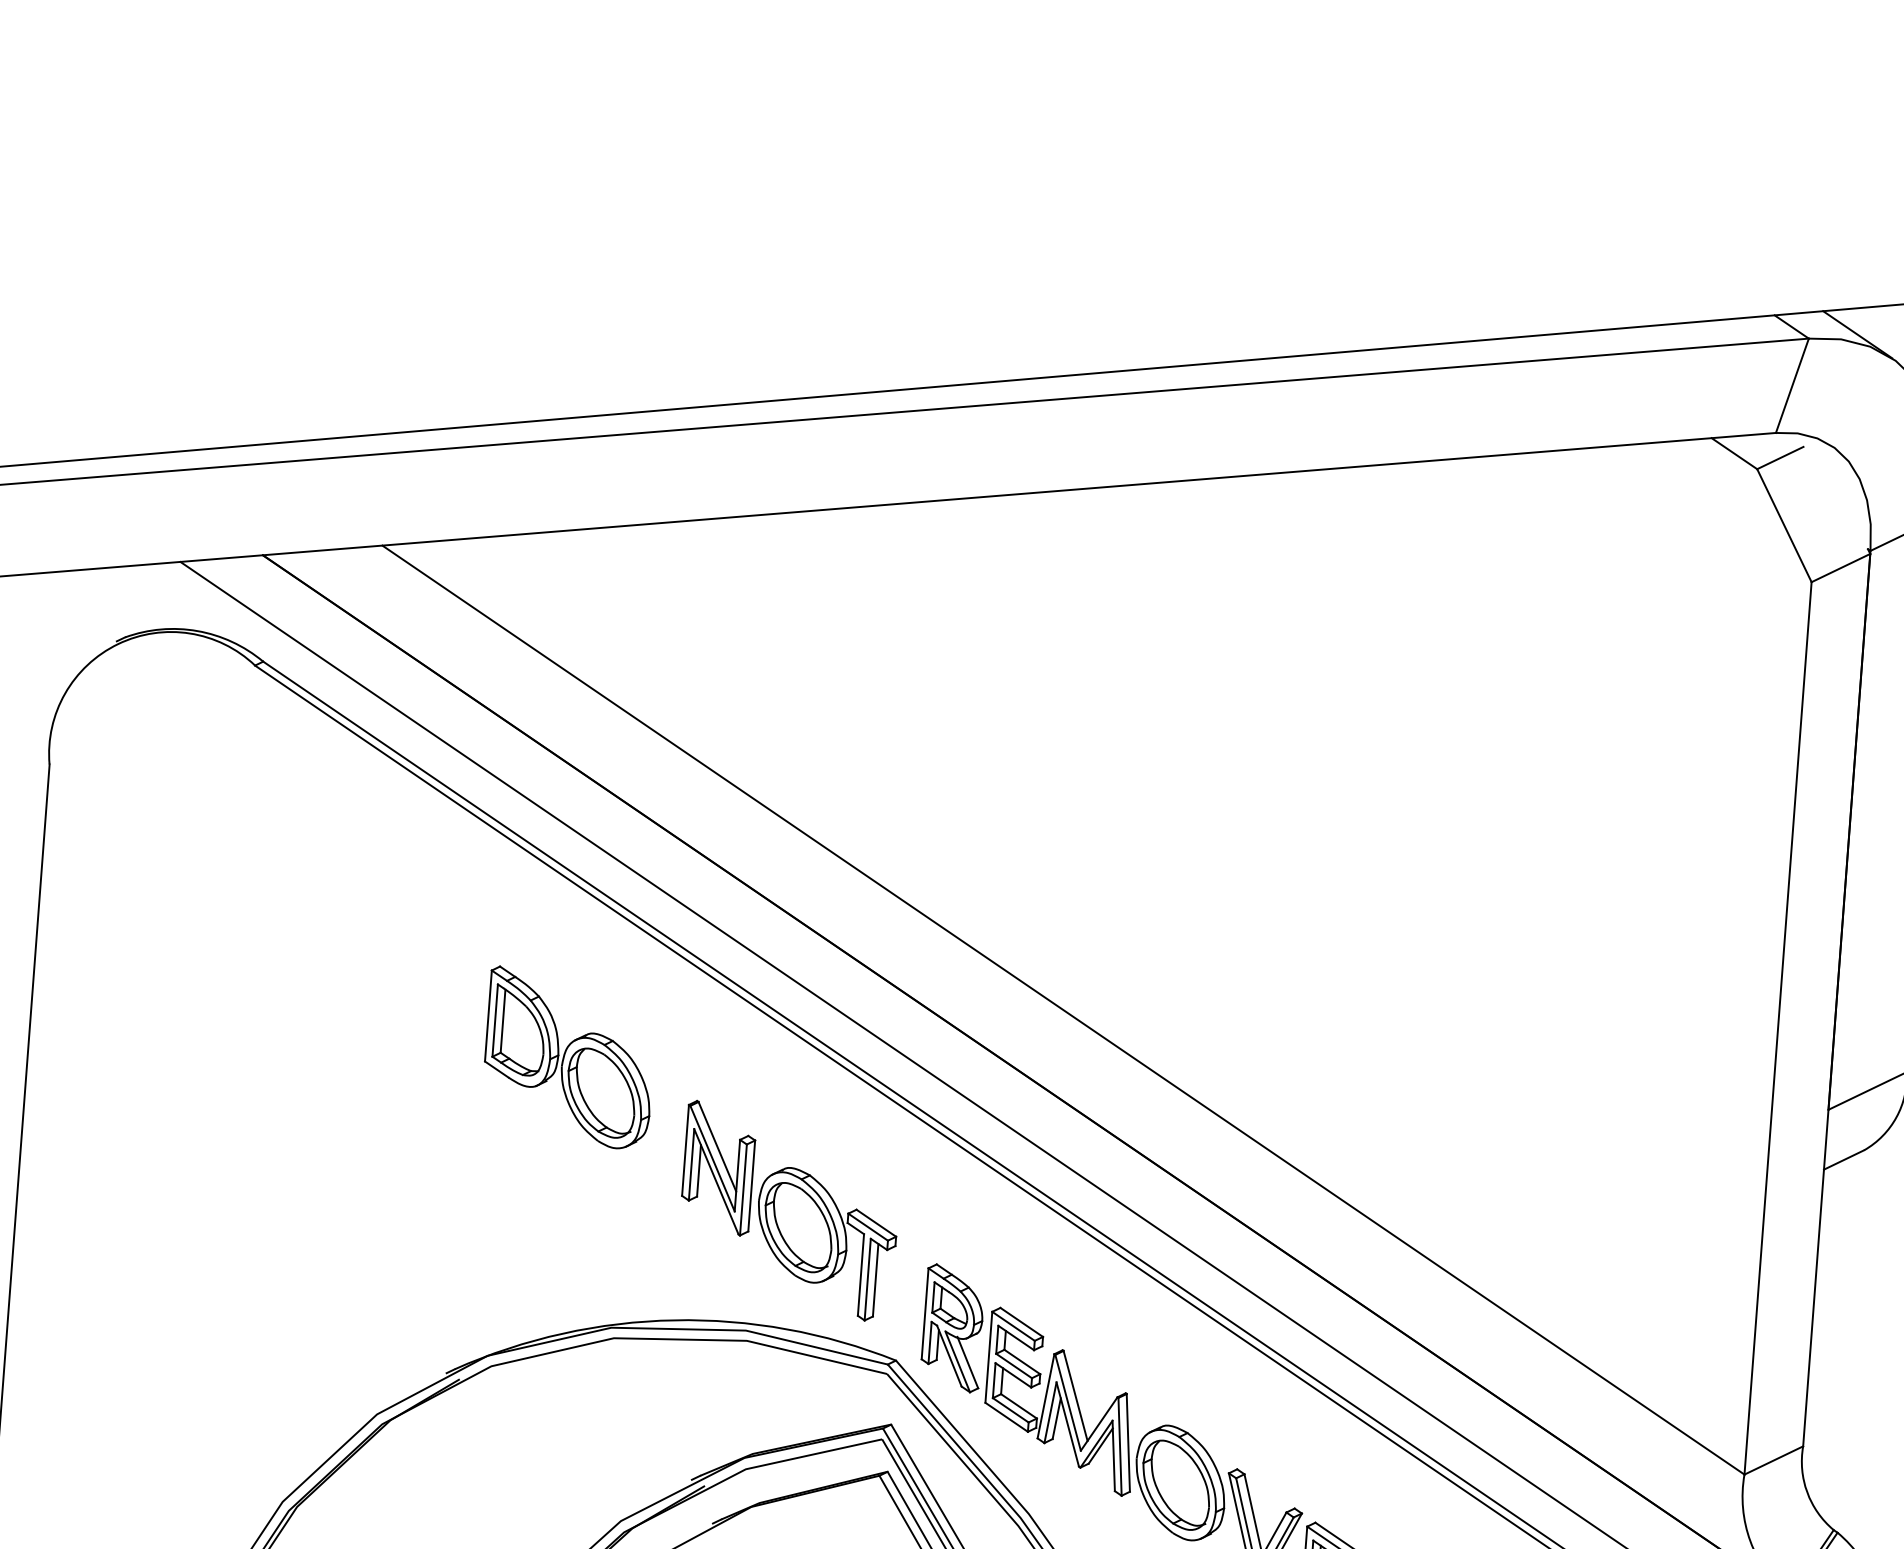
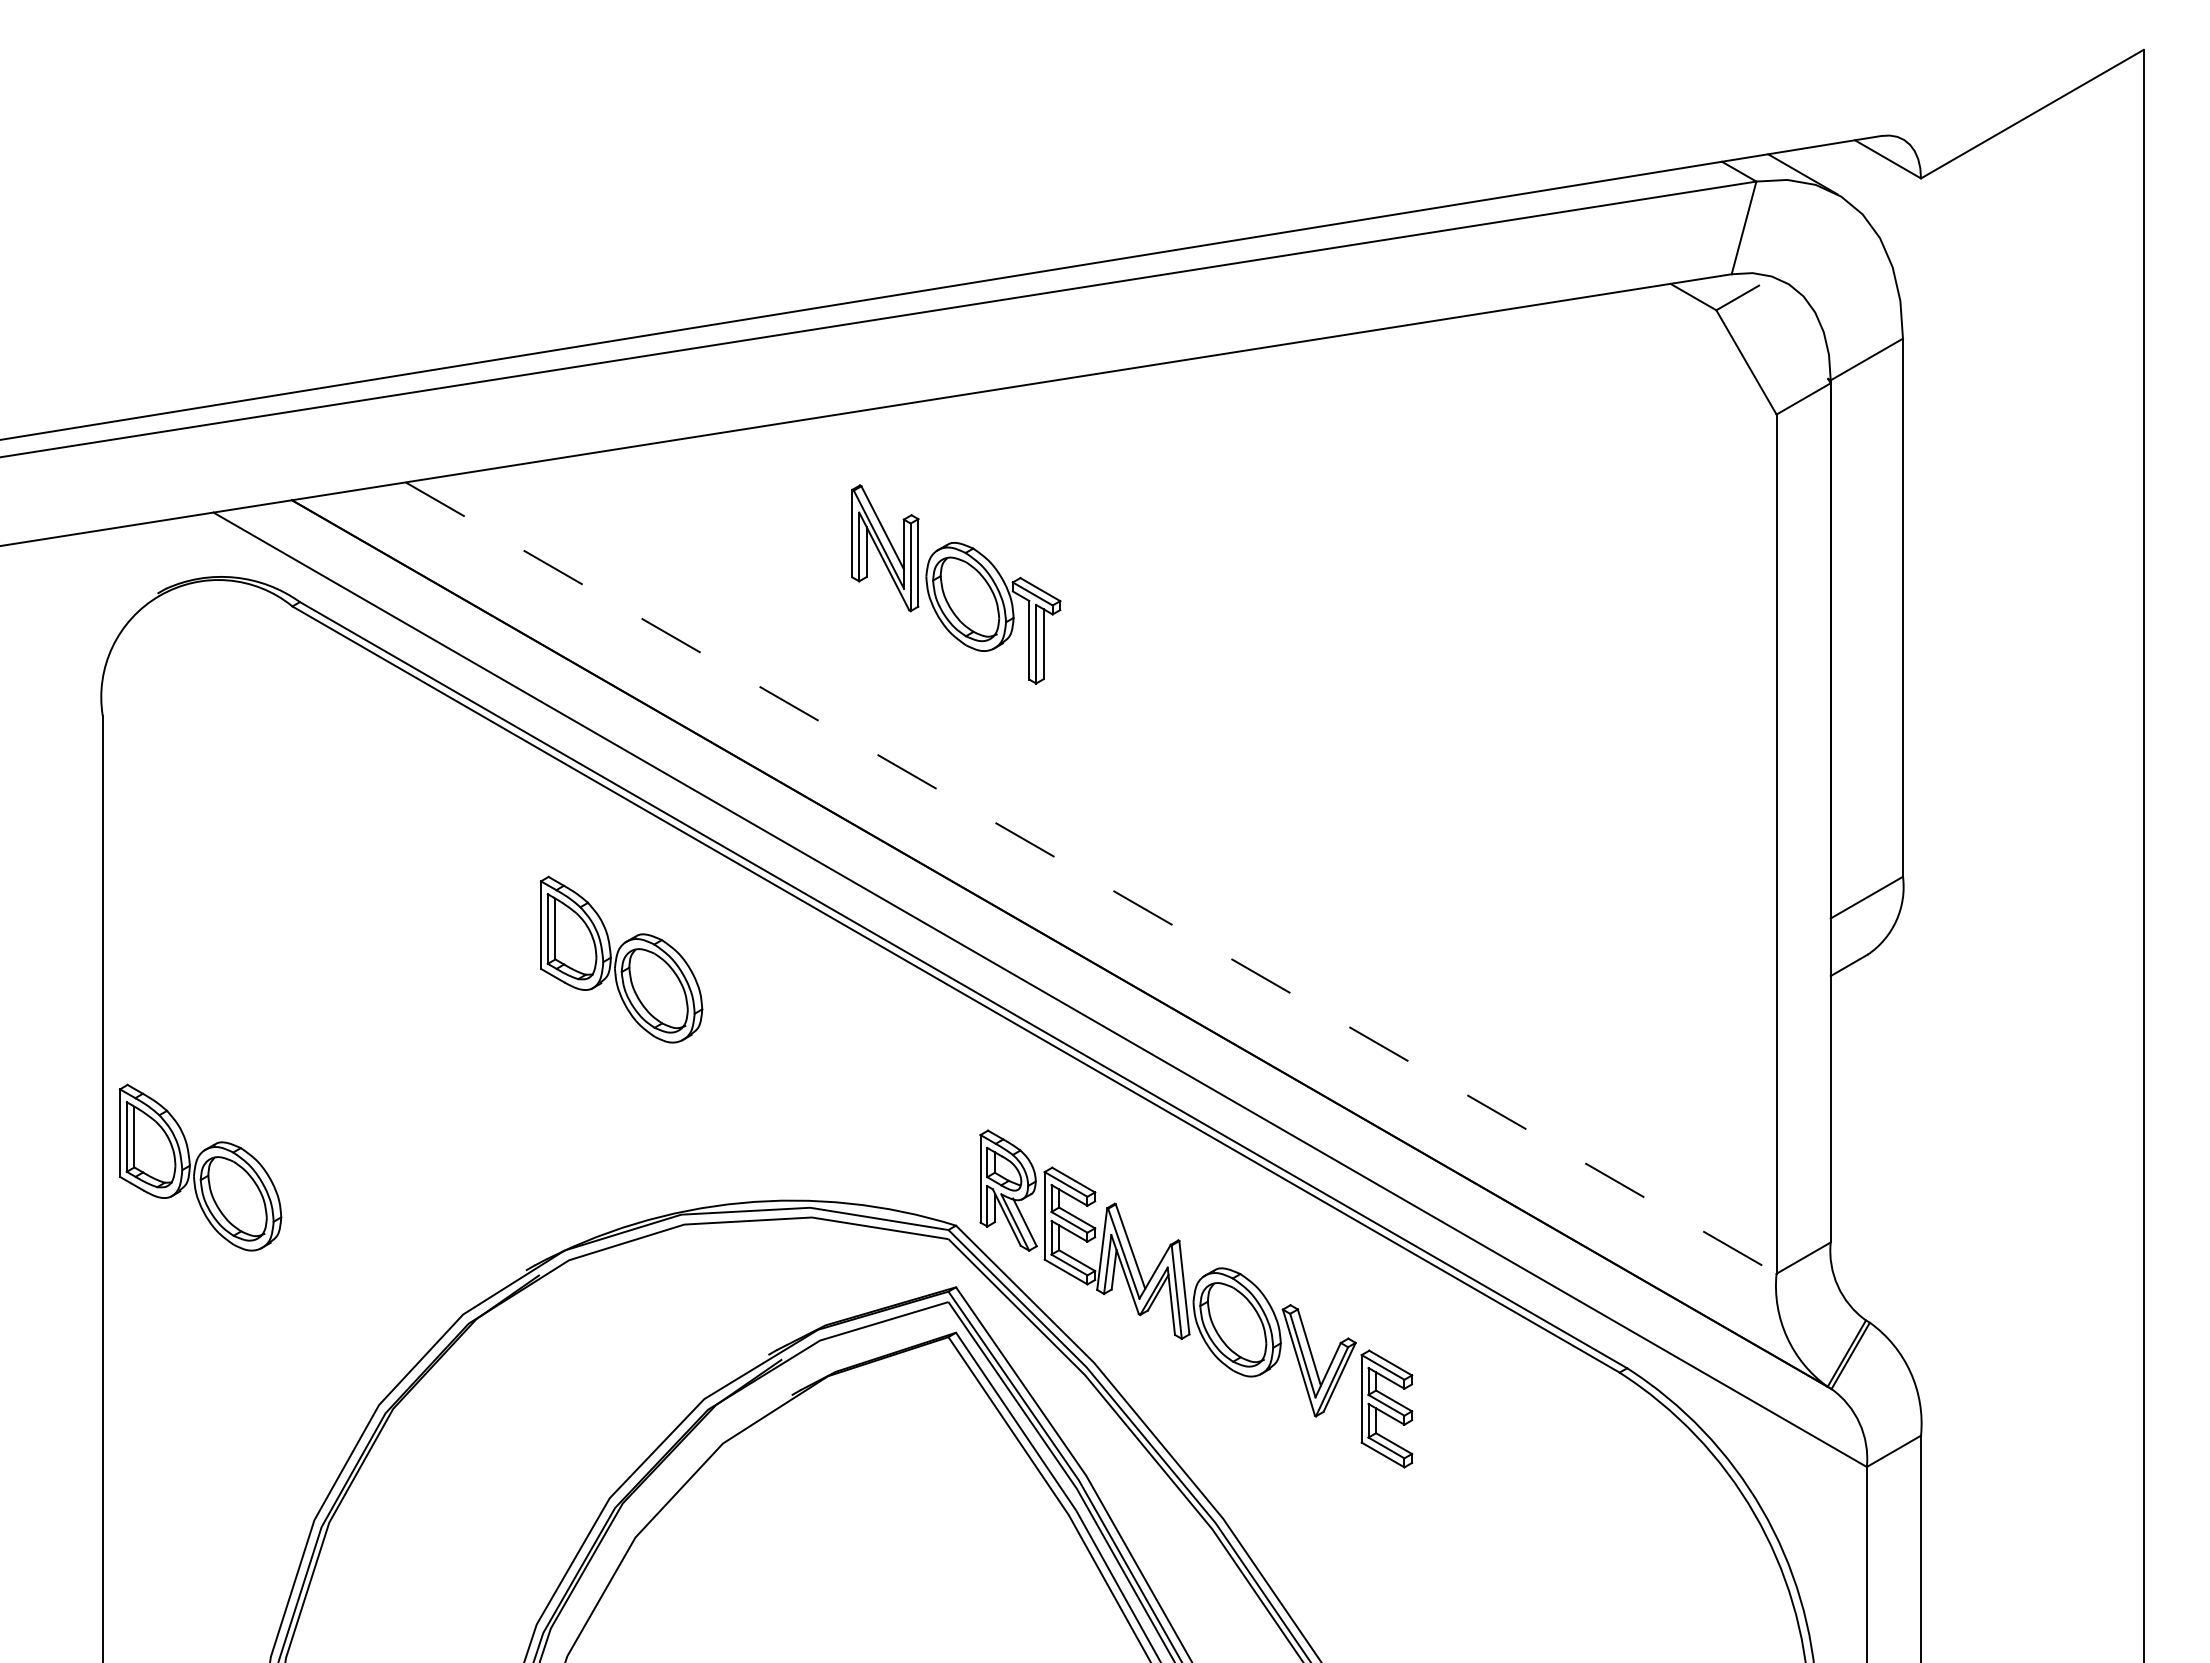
line: (1063, 1010) -> (1091, 878), solid -> dashed
part: (789, 1211) -> (956, 584), moved
part: (115, 1241) -> (200, 1167), added

